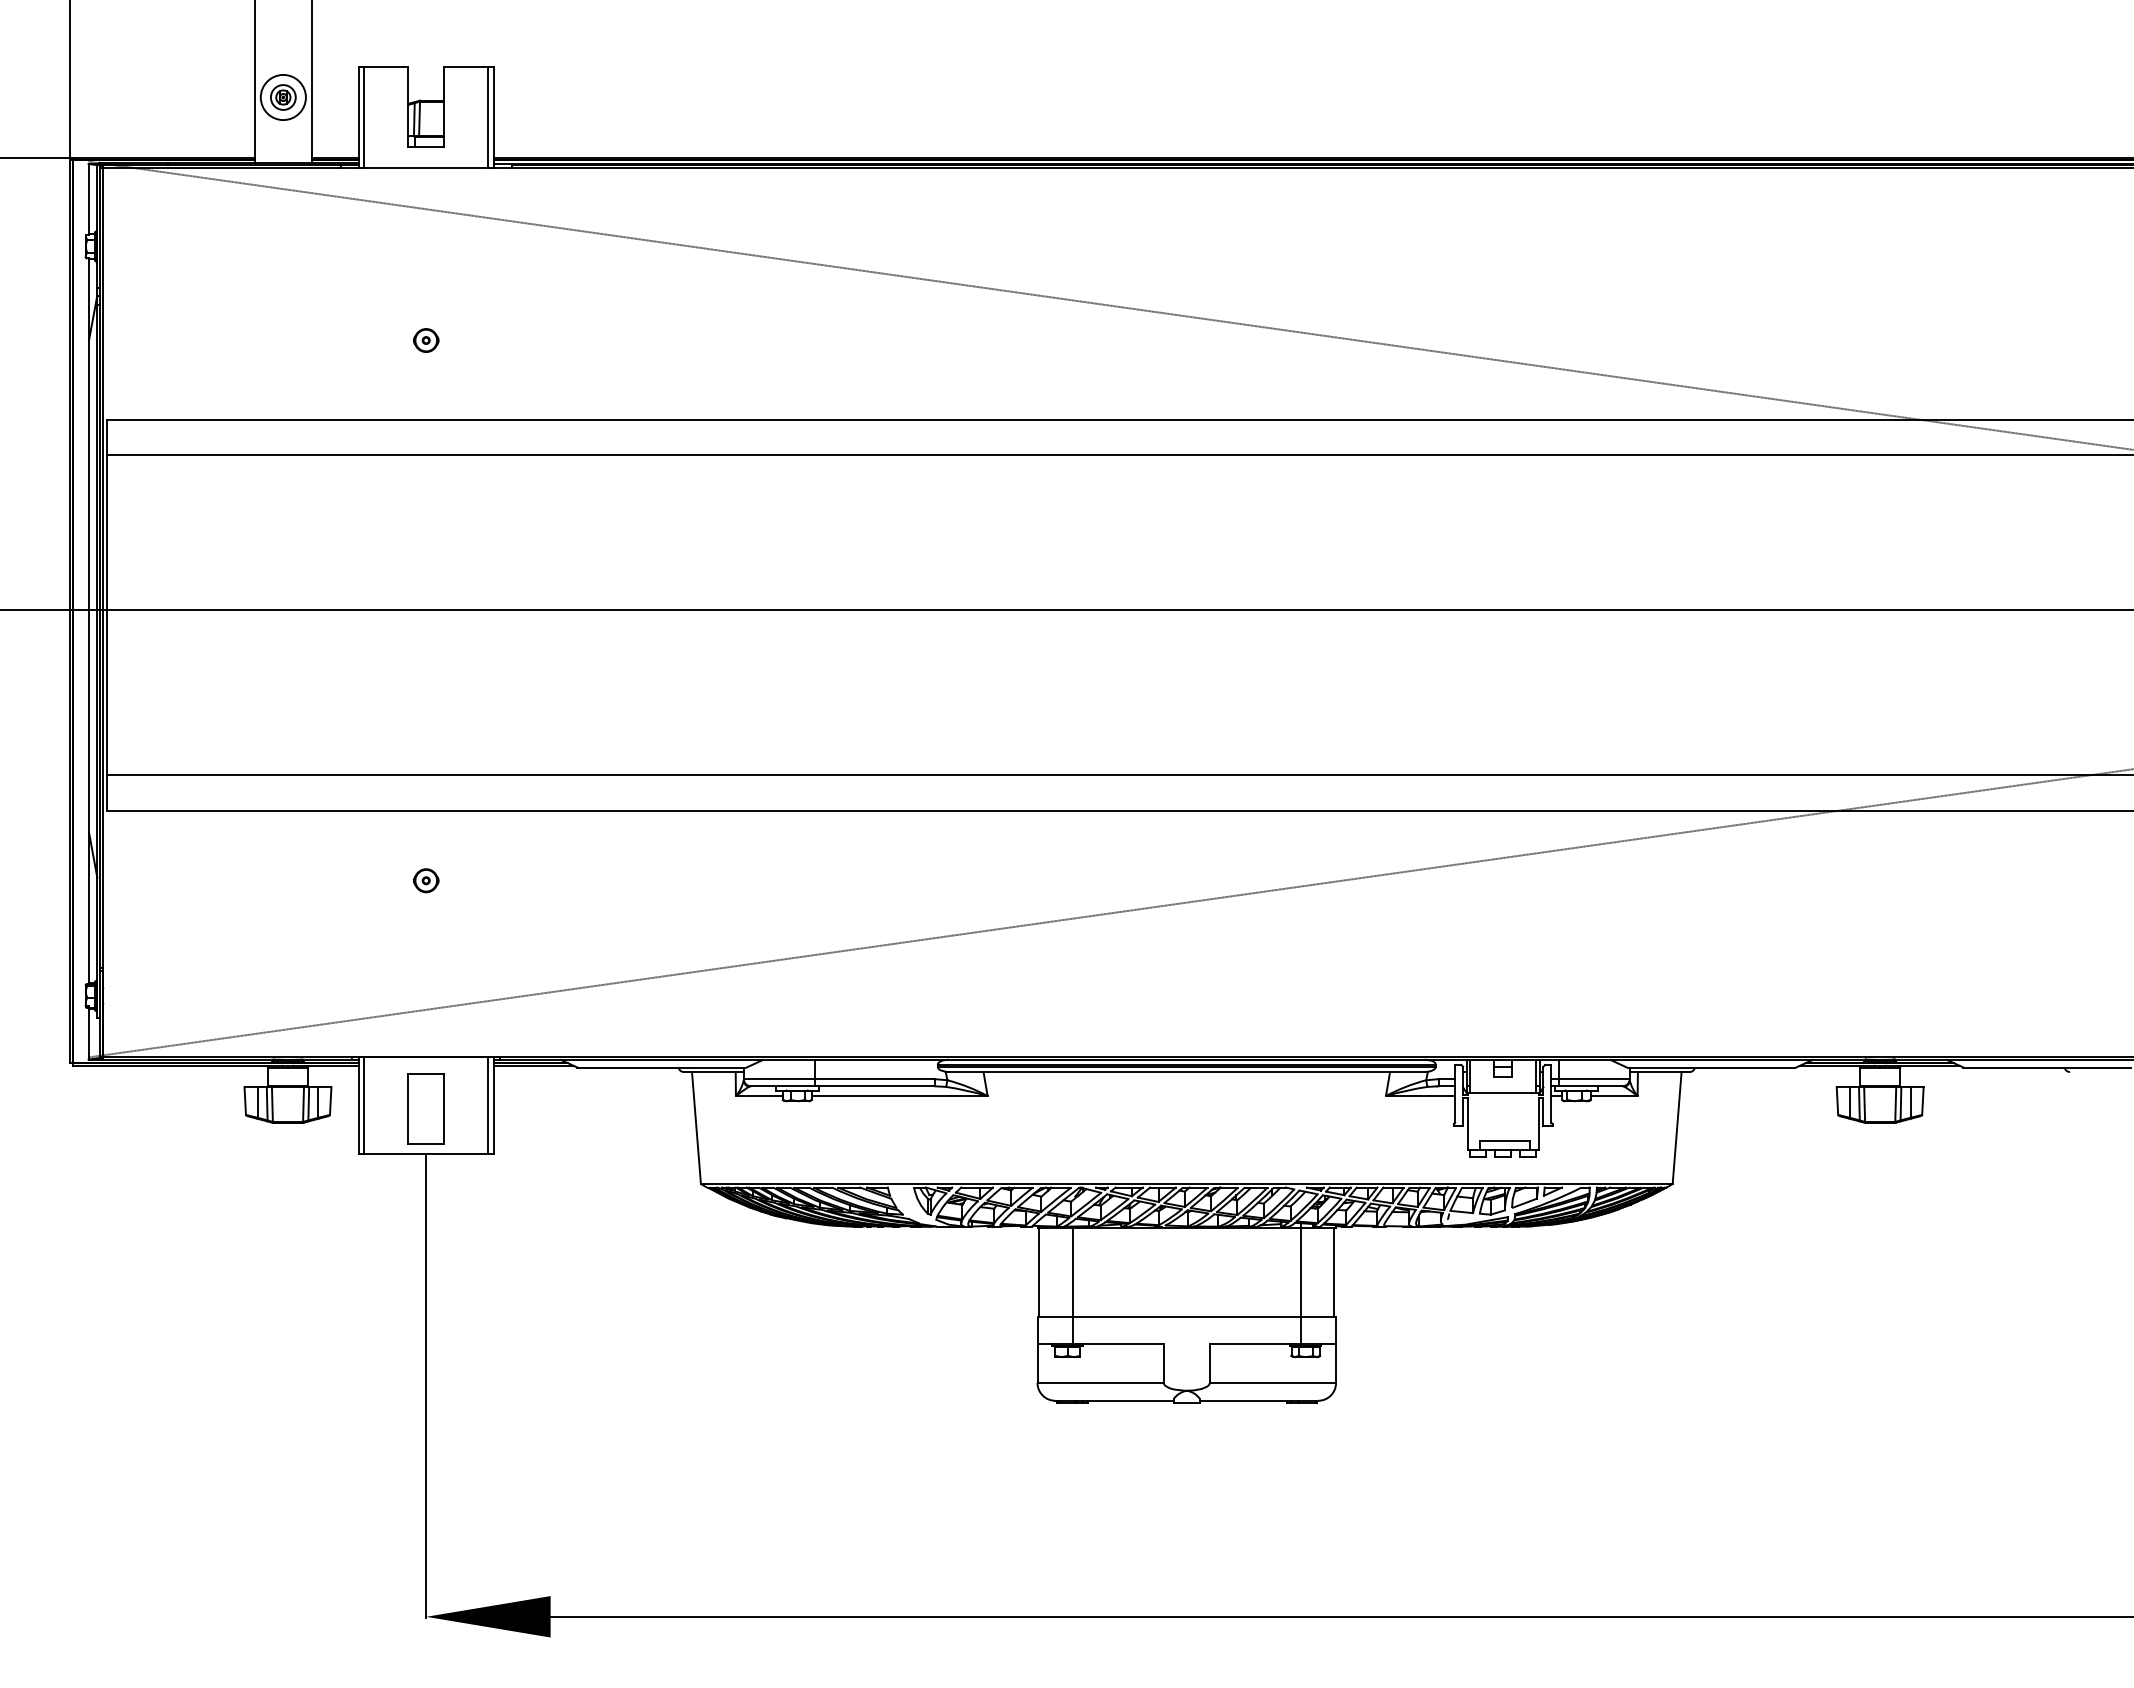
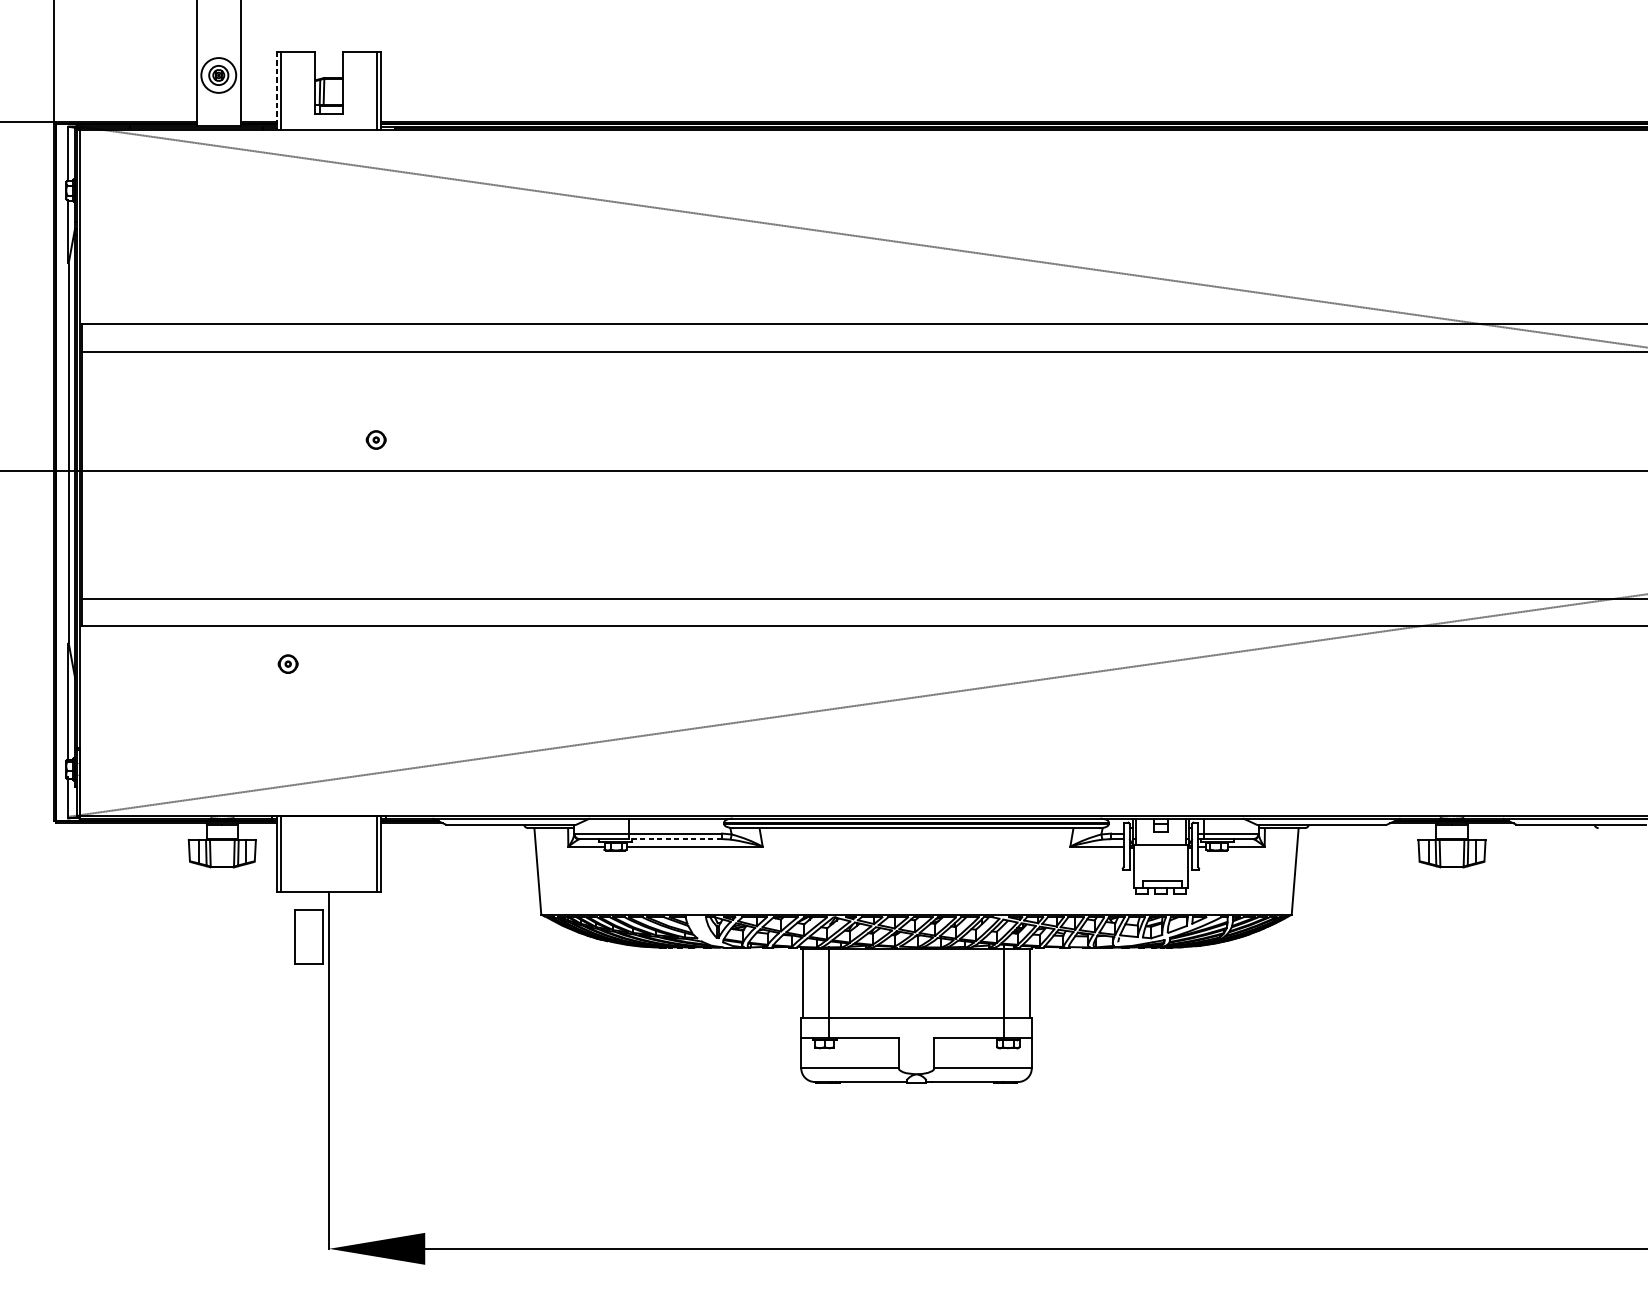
line: (358, 117) -> (276, 90), solid -> dashed
part: (426, 340) -> (376, 440), moved
part: (426, 880) -> (288, 663), moved
line: (874, 1086) -> (675, 839), solid -> dashed
part: (425, 1108) -> (308, 936), moved

